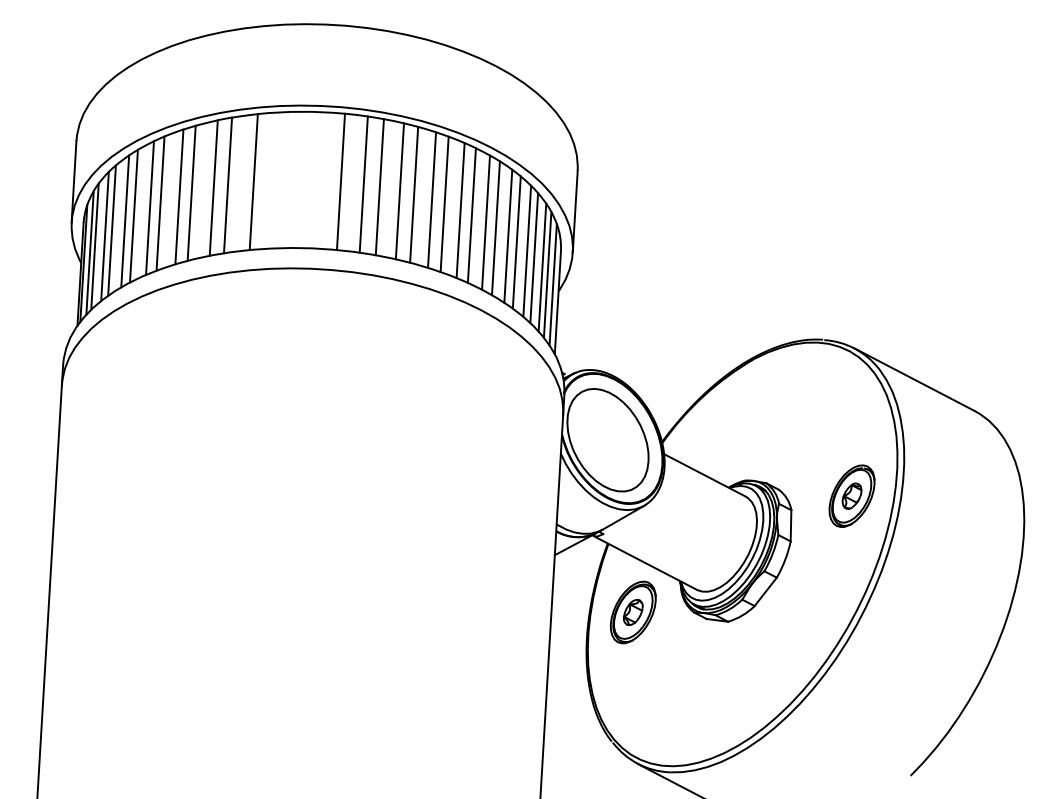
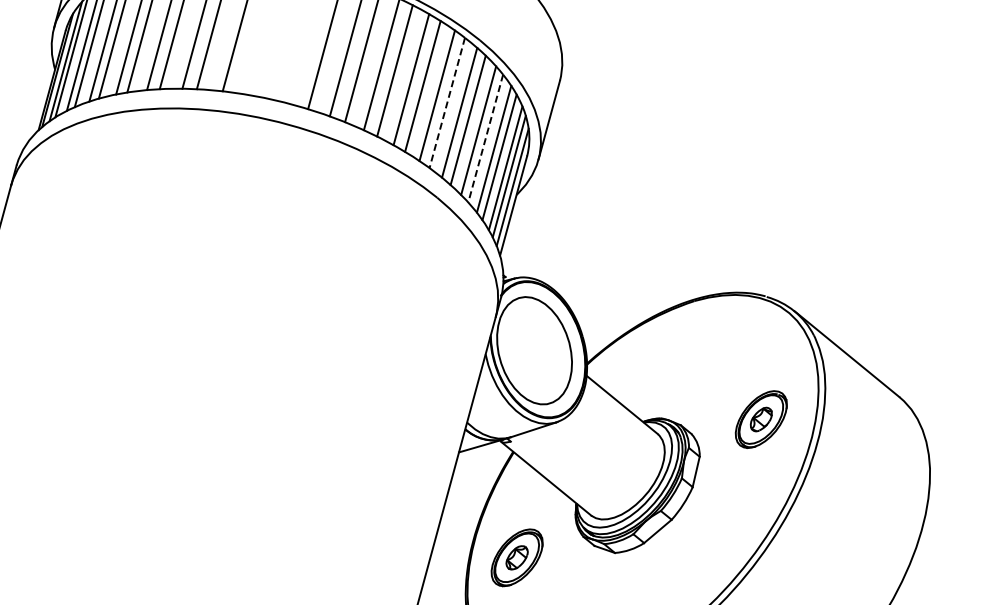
line: (471, 216) -> (446, 103), solid -> dashed
line: (516, 242) -> (485, 138), solid -> dashed
part: (851, 495) -> (760, 418), moved
part: (632, 612) -> (516, 557), moved

